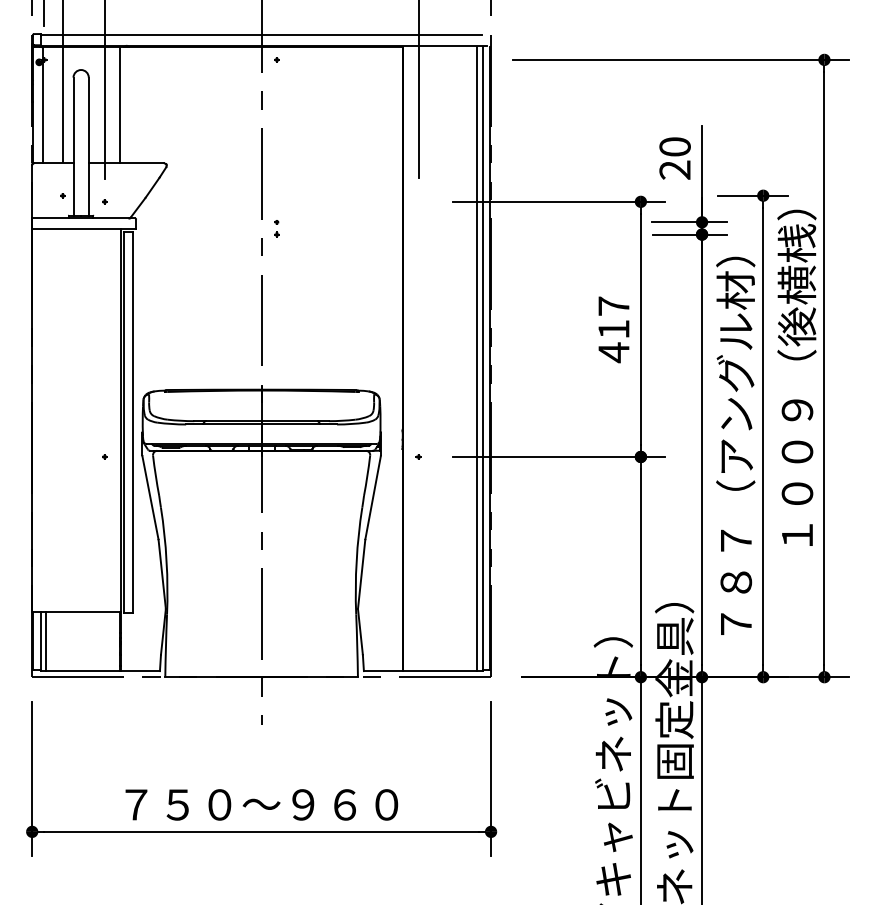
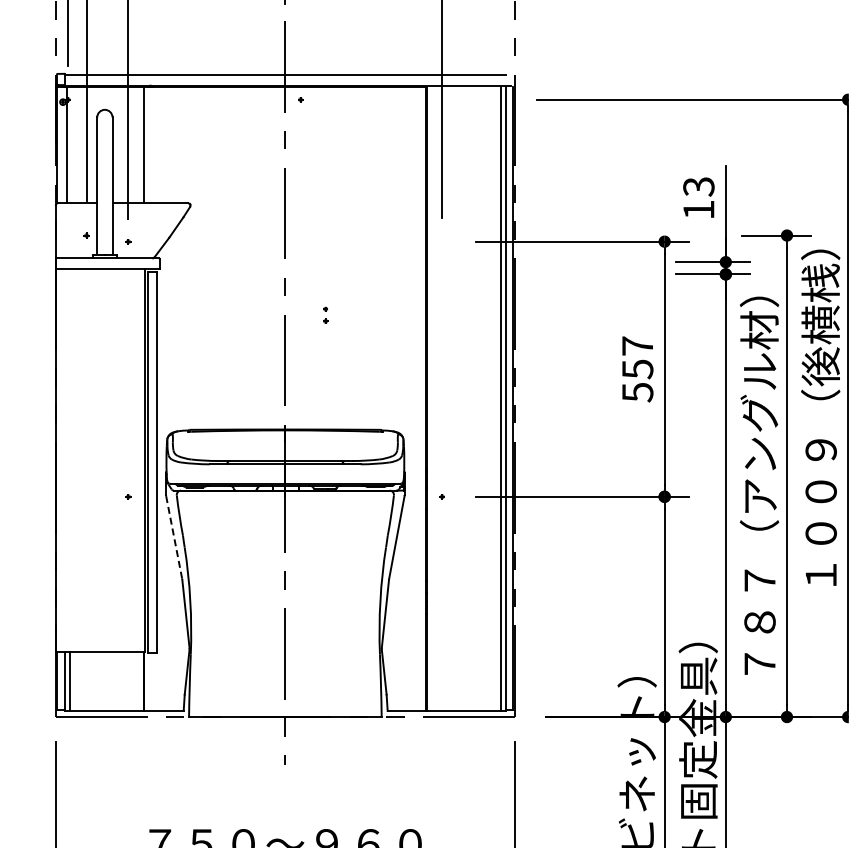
text: (674, 158) -> (698, 198), 20 -> 13
part: (276, 228) -> (325, 315), moved
text: (613, 341) -> (637, 381), 417 -> 557
line: (150, 498) -> (174, 538), solid -> dashed

